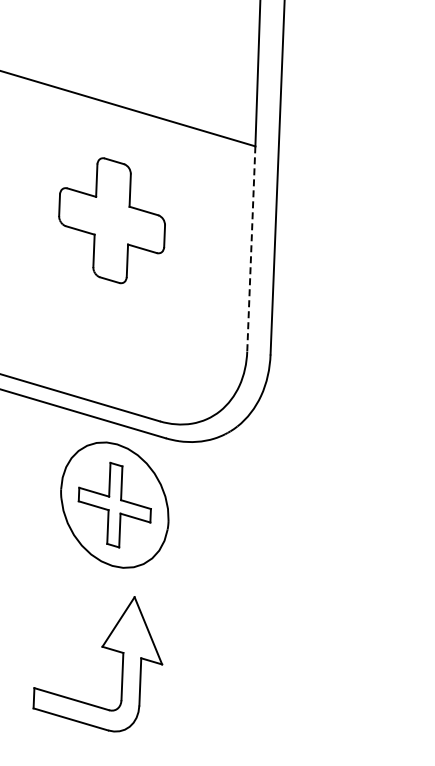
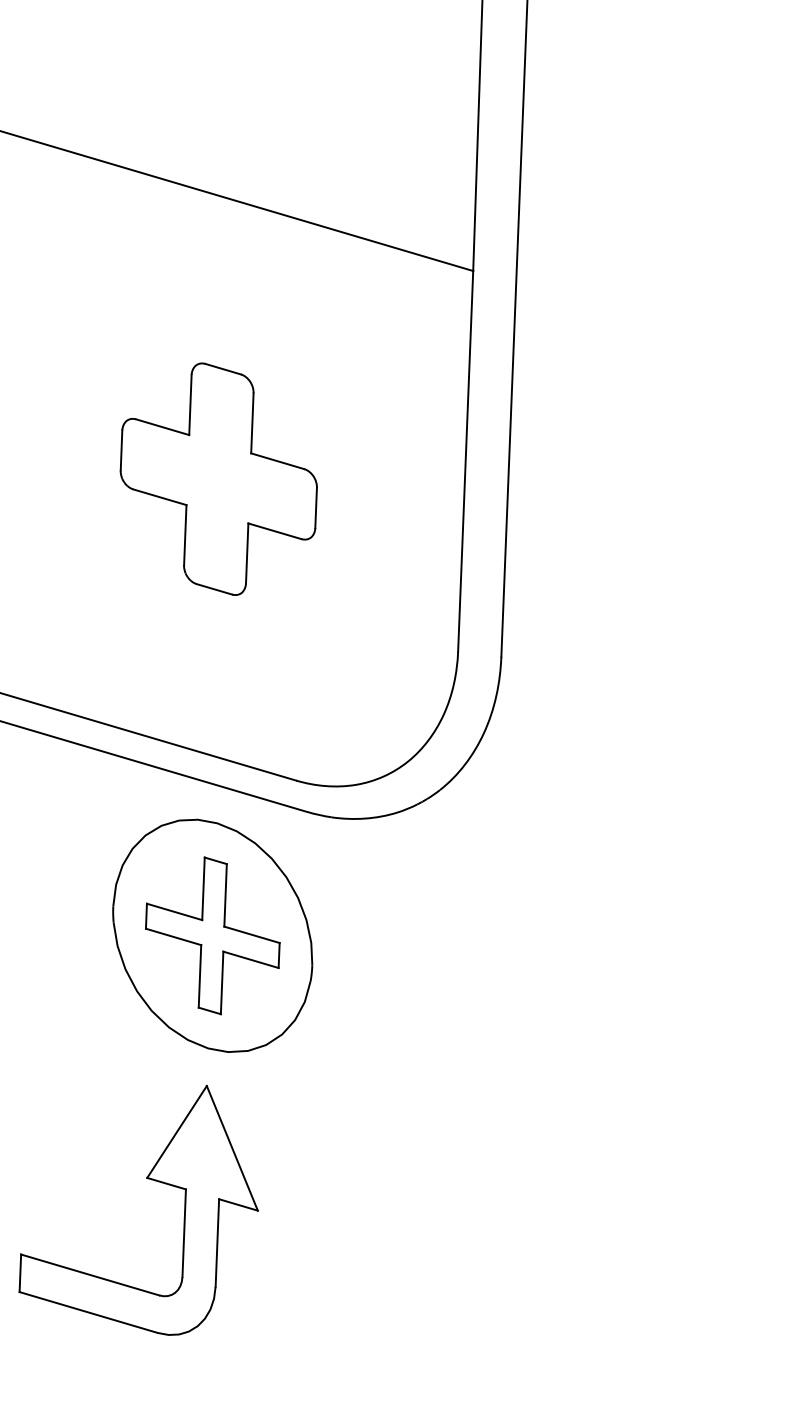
part: (111, 220) -> (217, 478), moved
line: (251, 248) -> (466, 460), dashed -> solid
part: (101, 647) -> (145, 1179), moved

